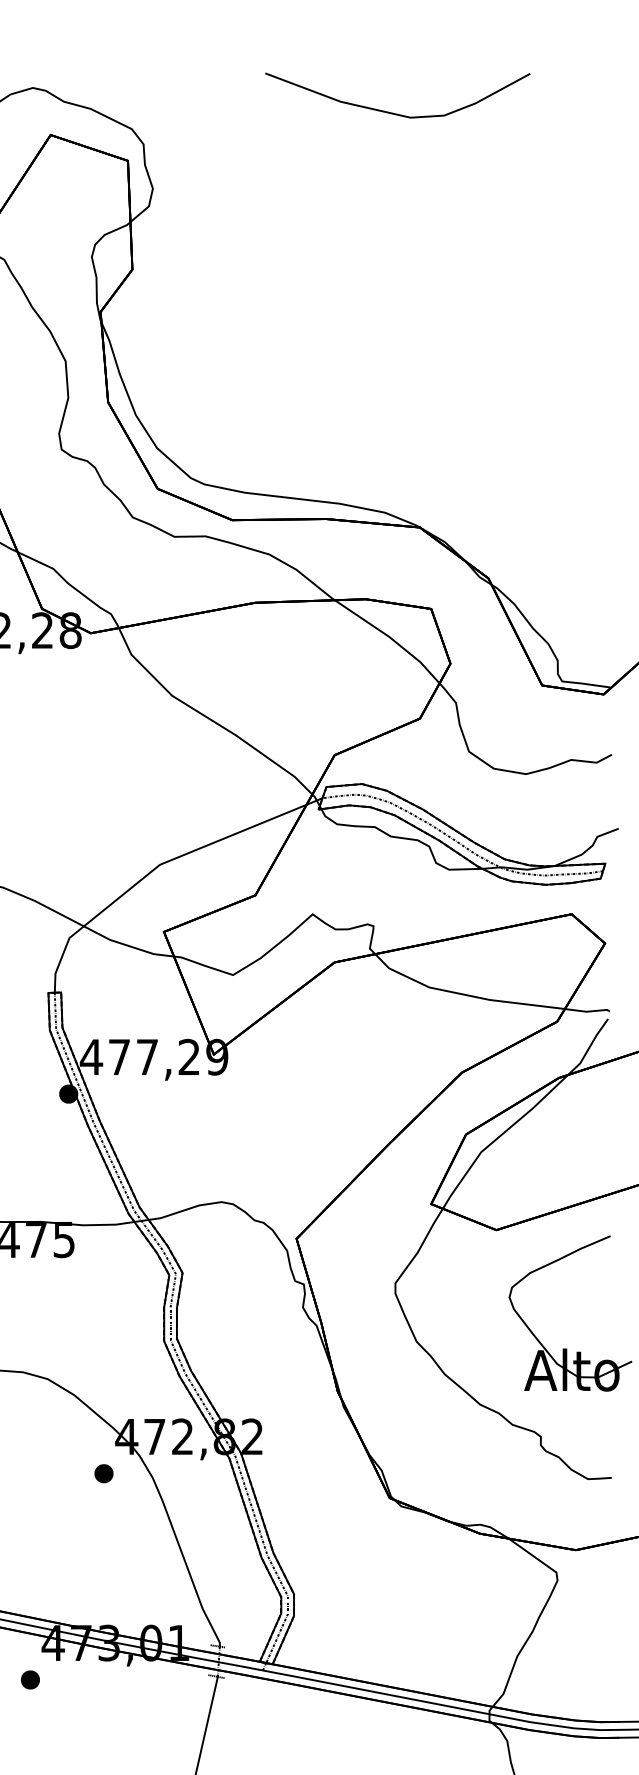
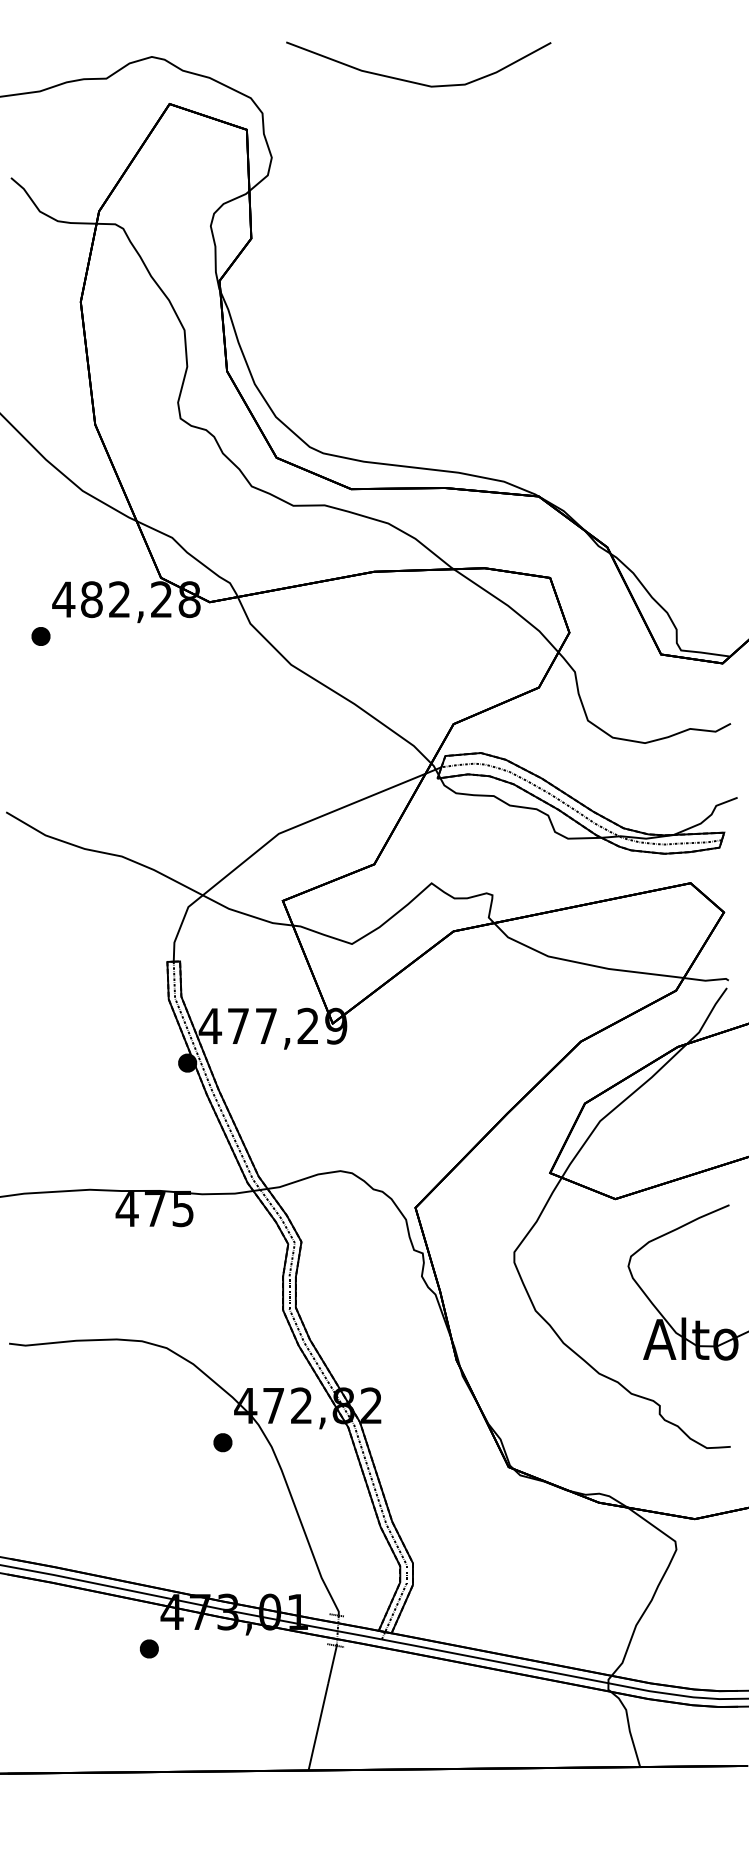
part: (393, 112) -> (414, 81), moved

